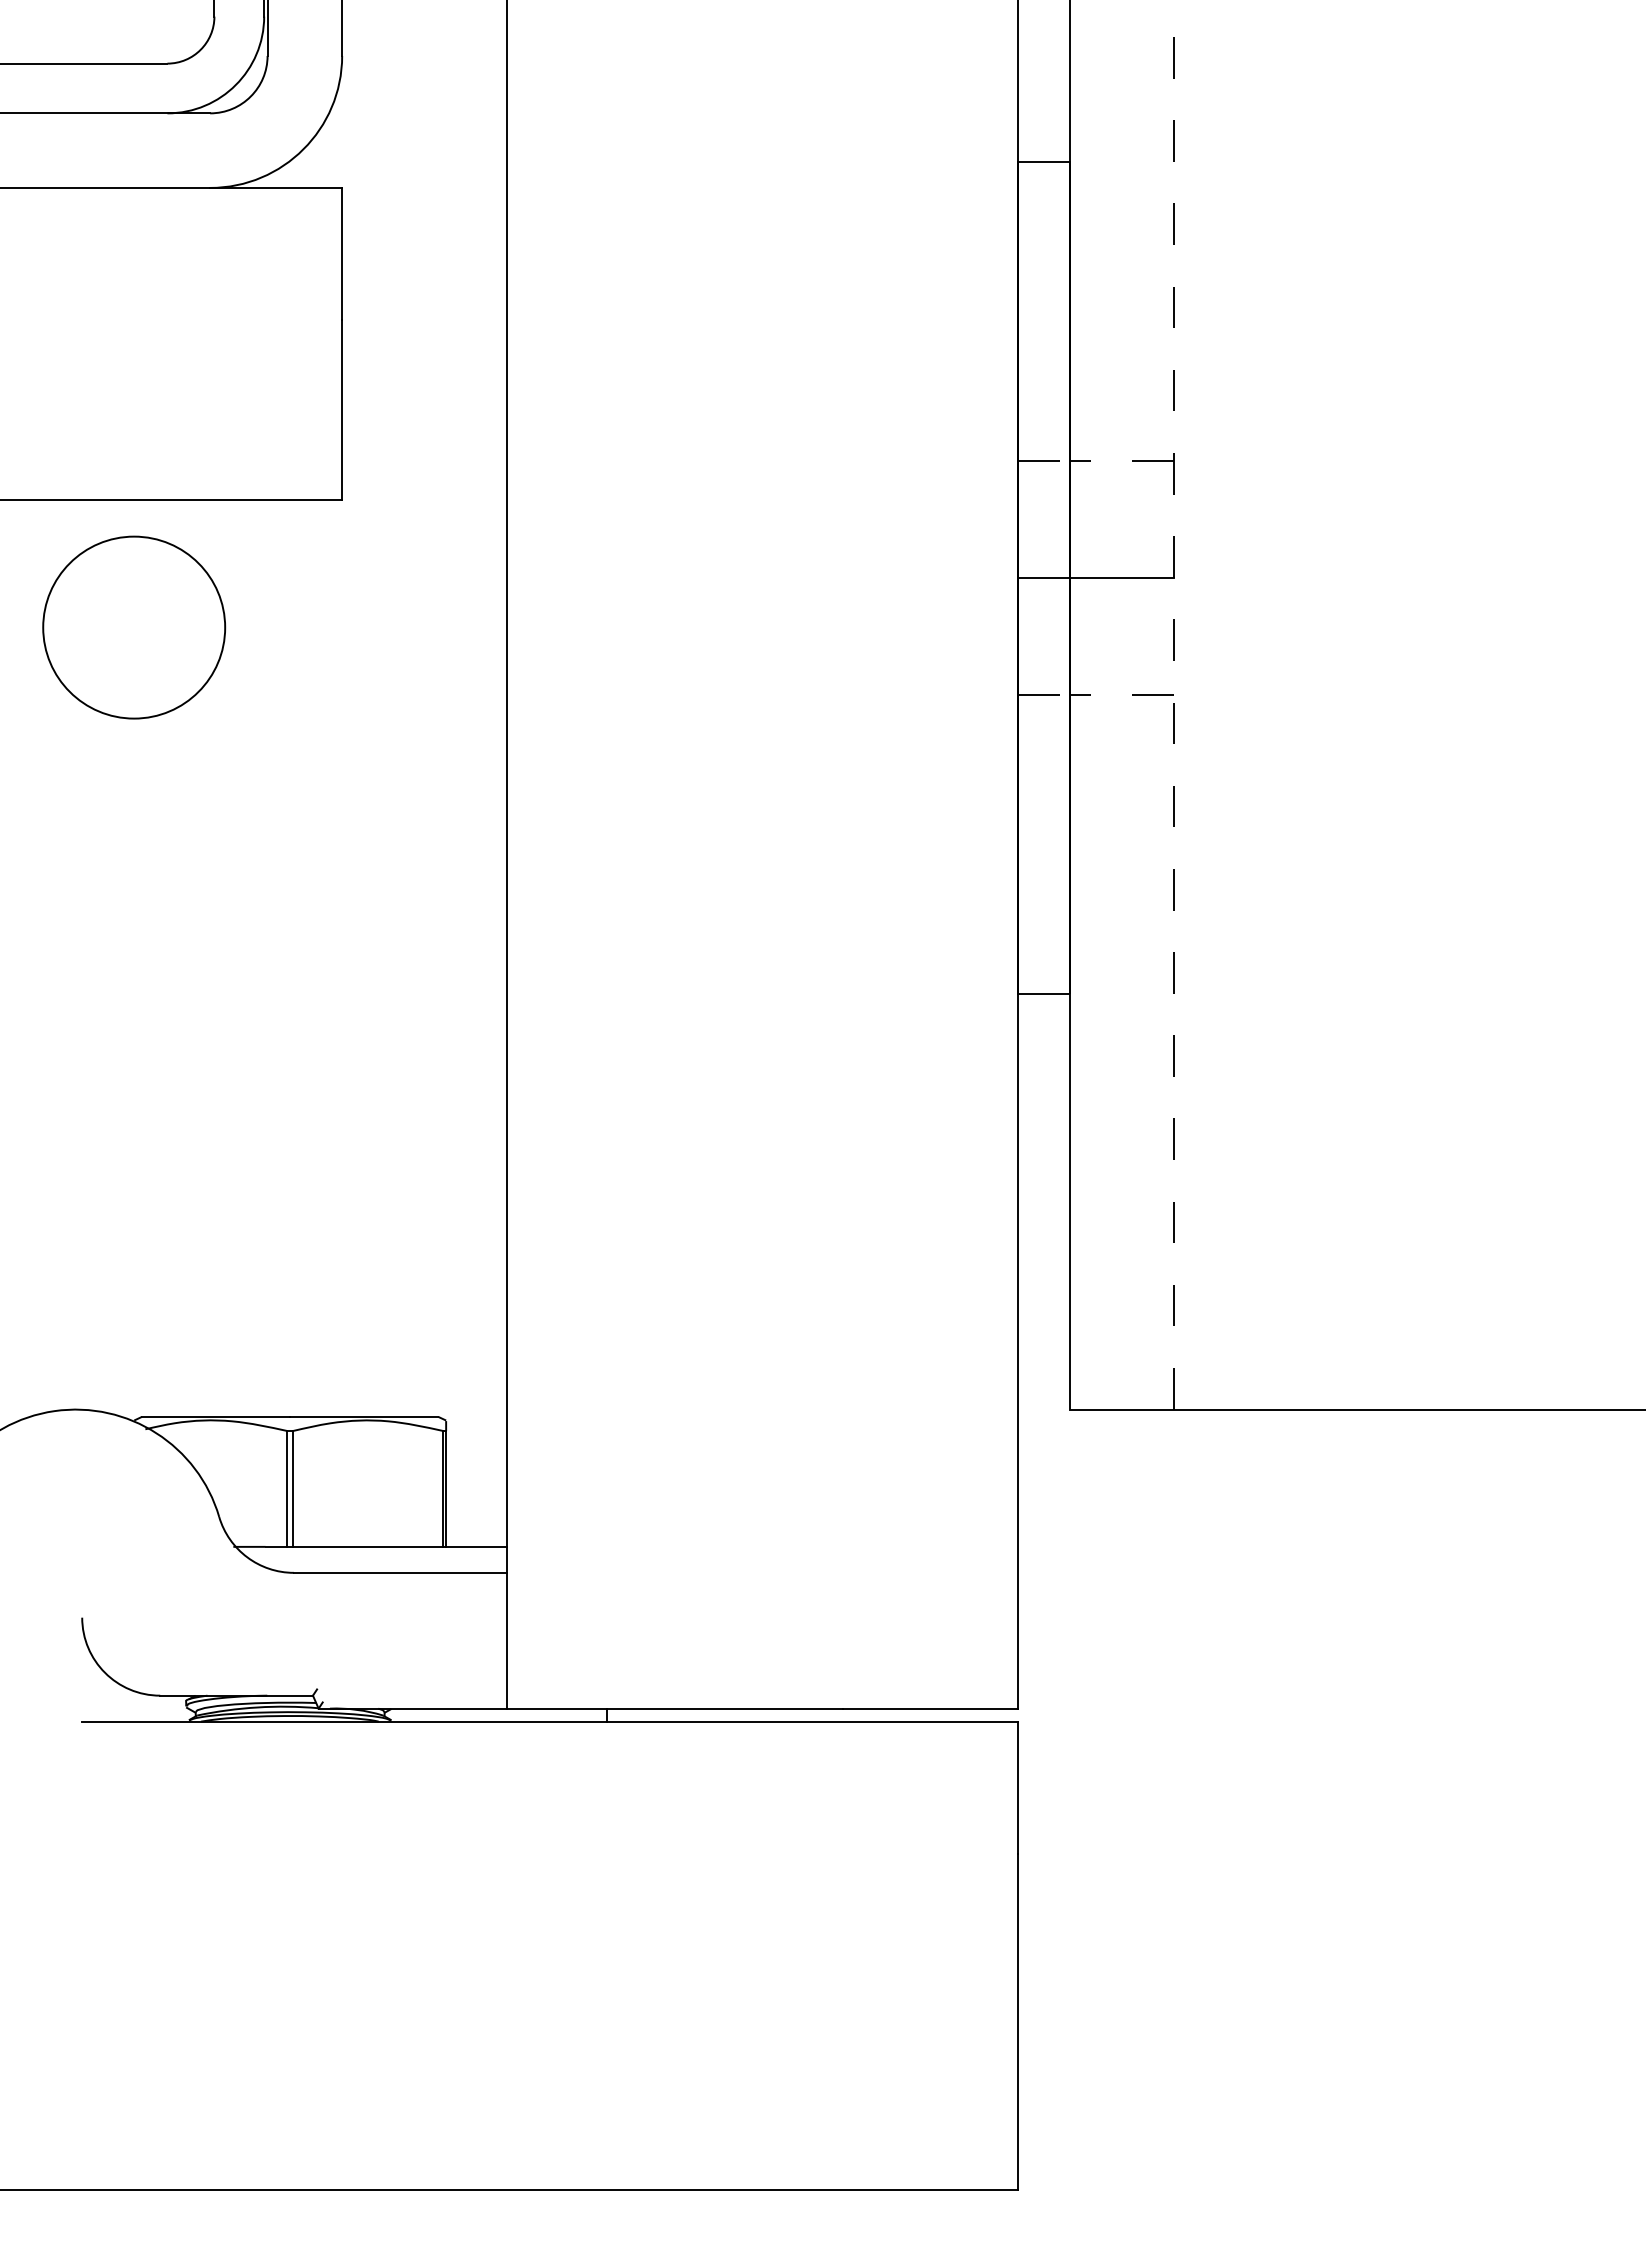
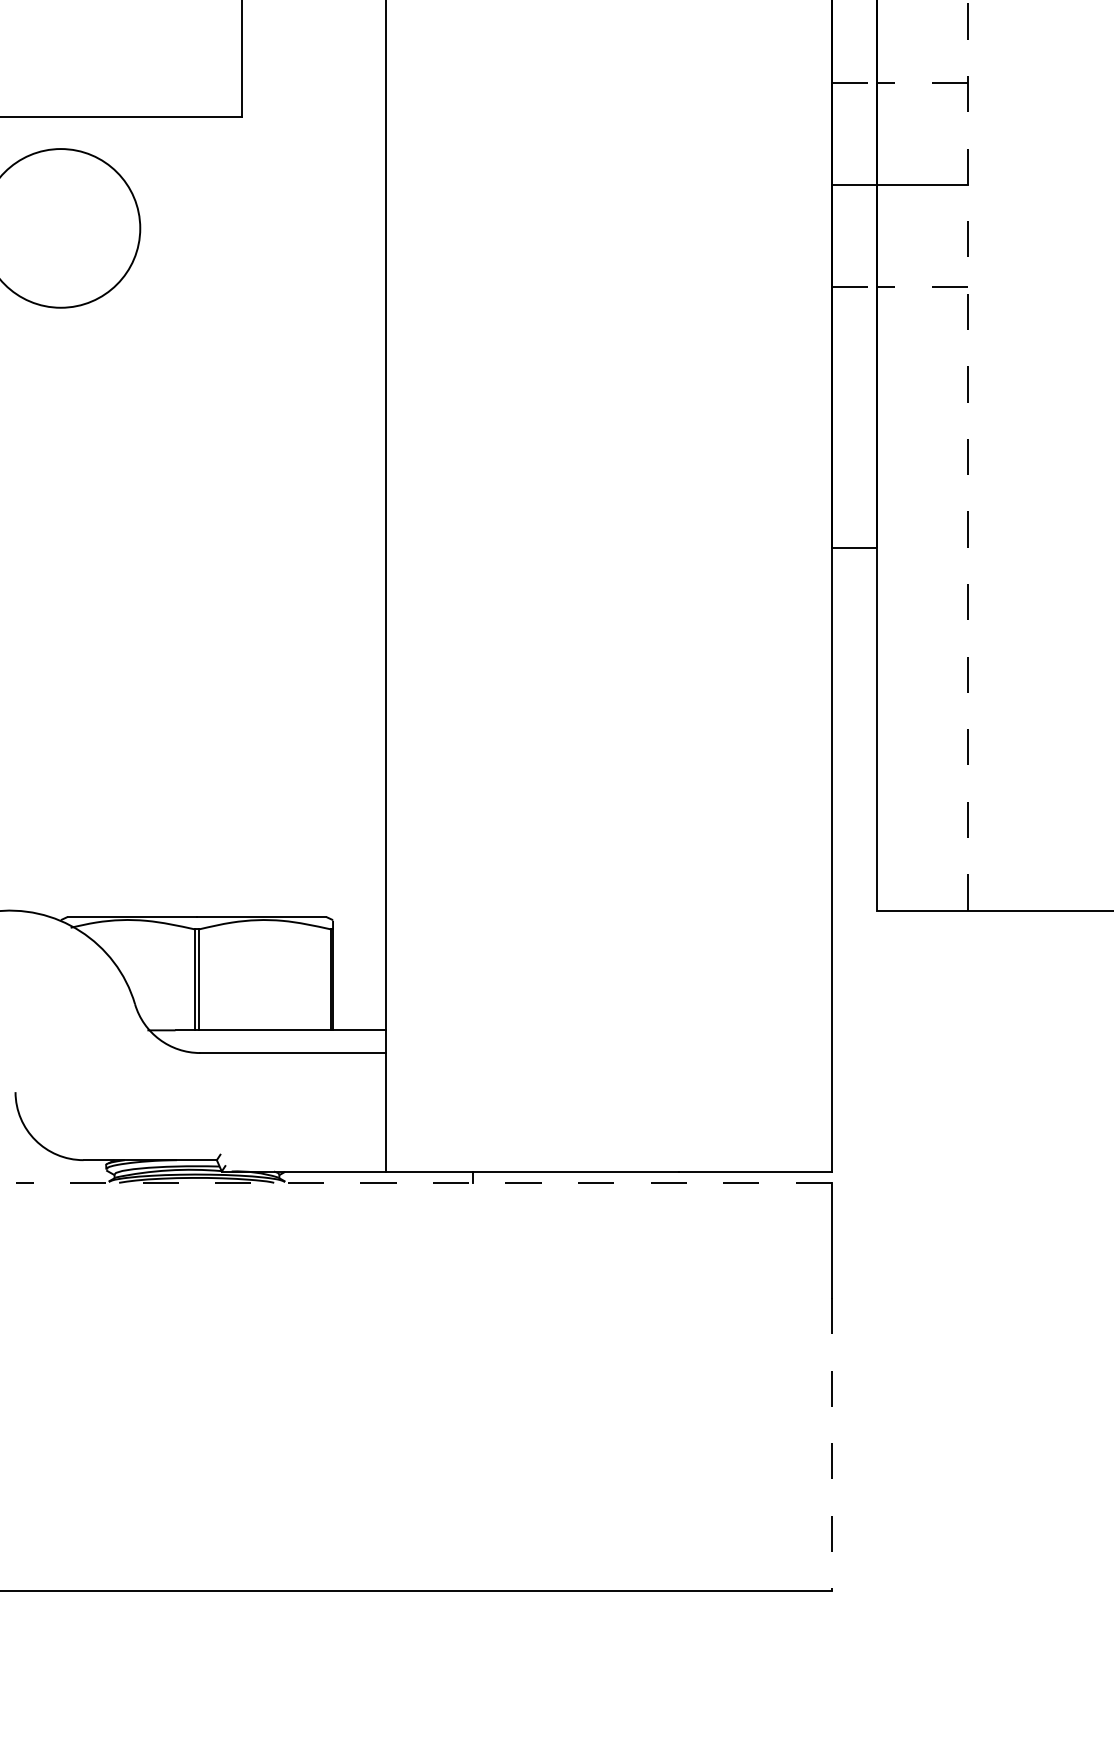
line: (550, 1721) -> (424, 1182), solid -> dashed
line: (1018, 2021) -> (832, 1444), solid -> dashed

